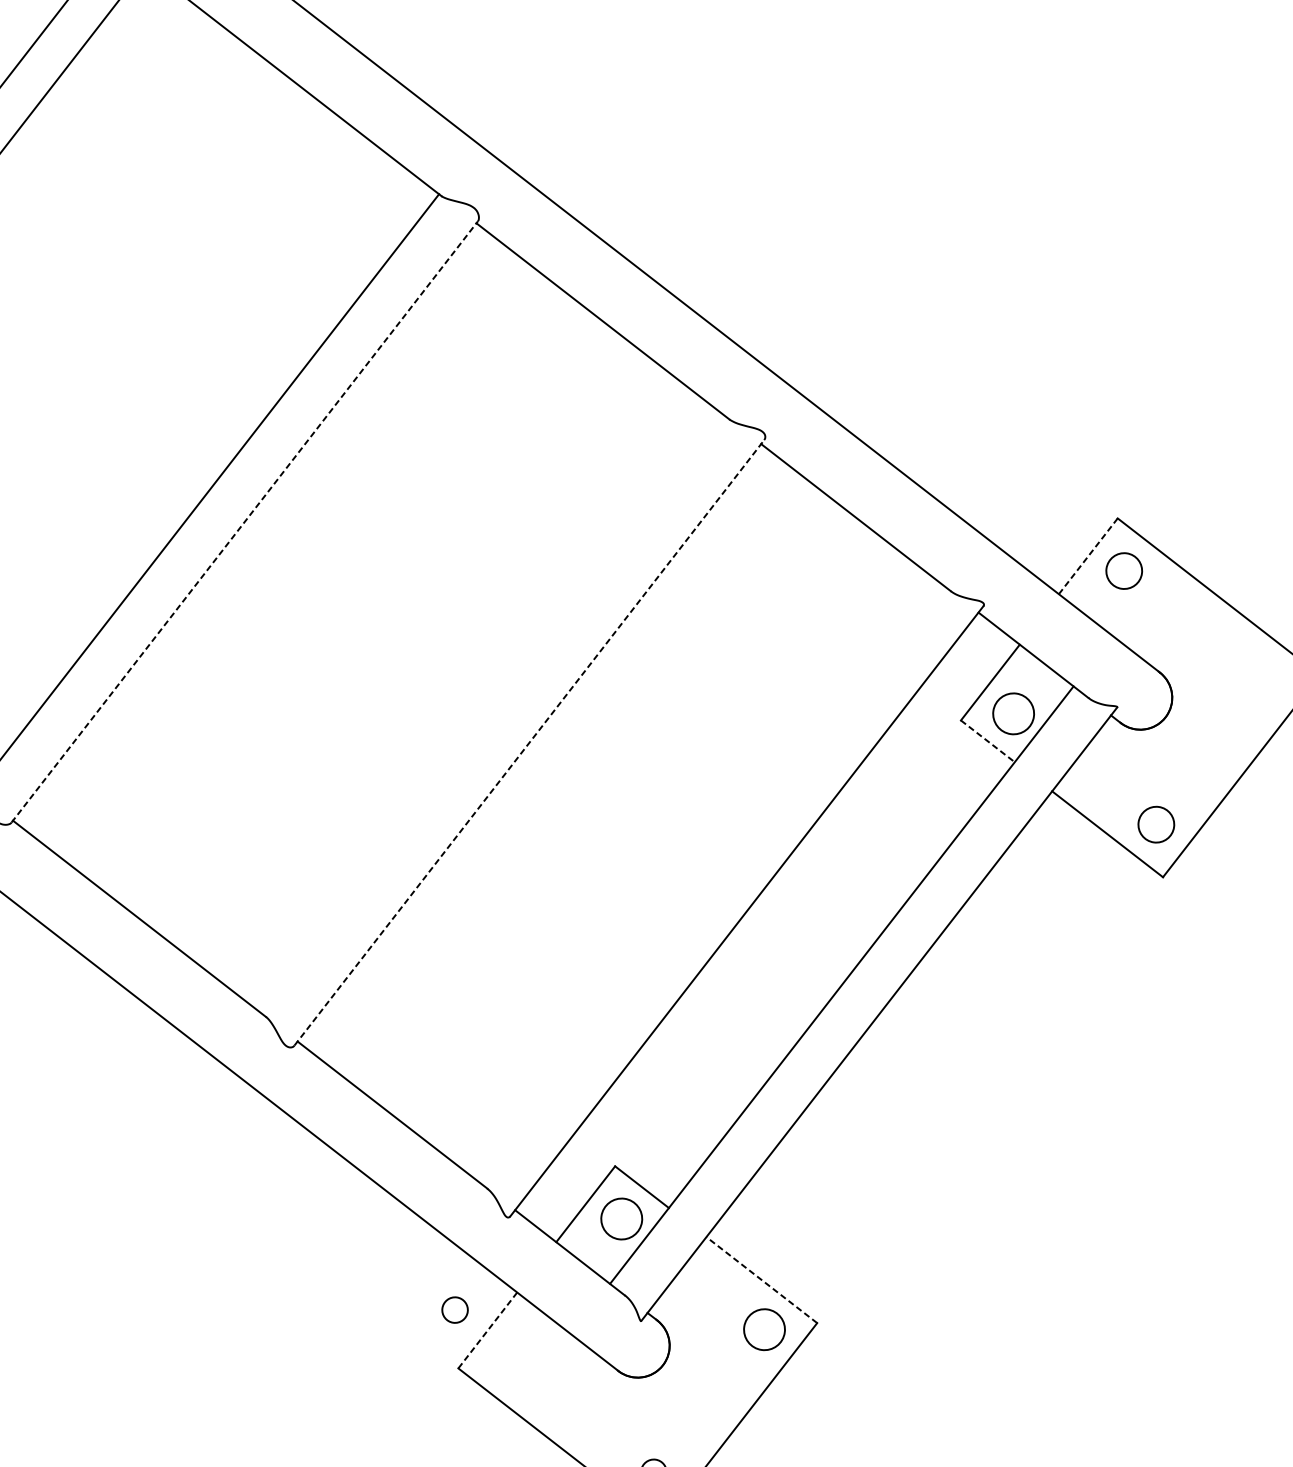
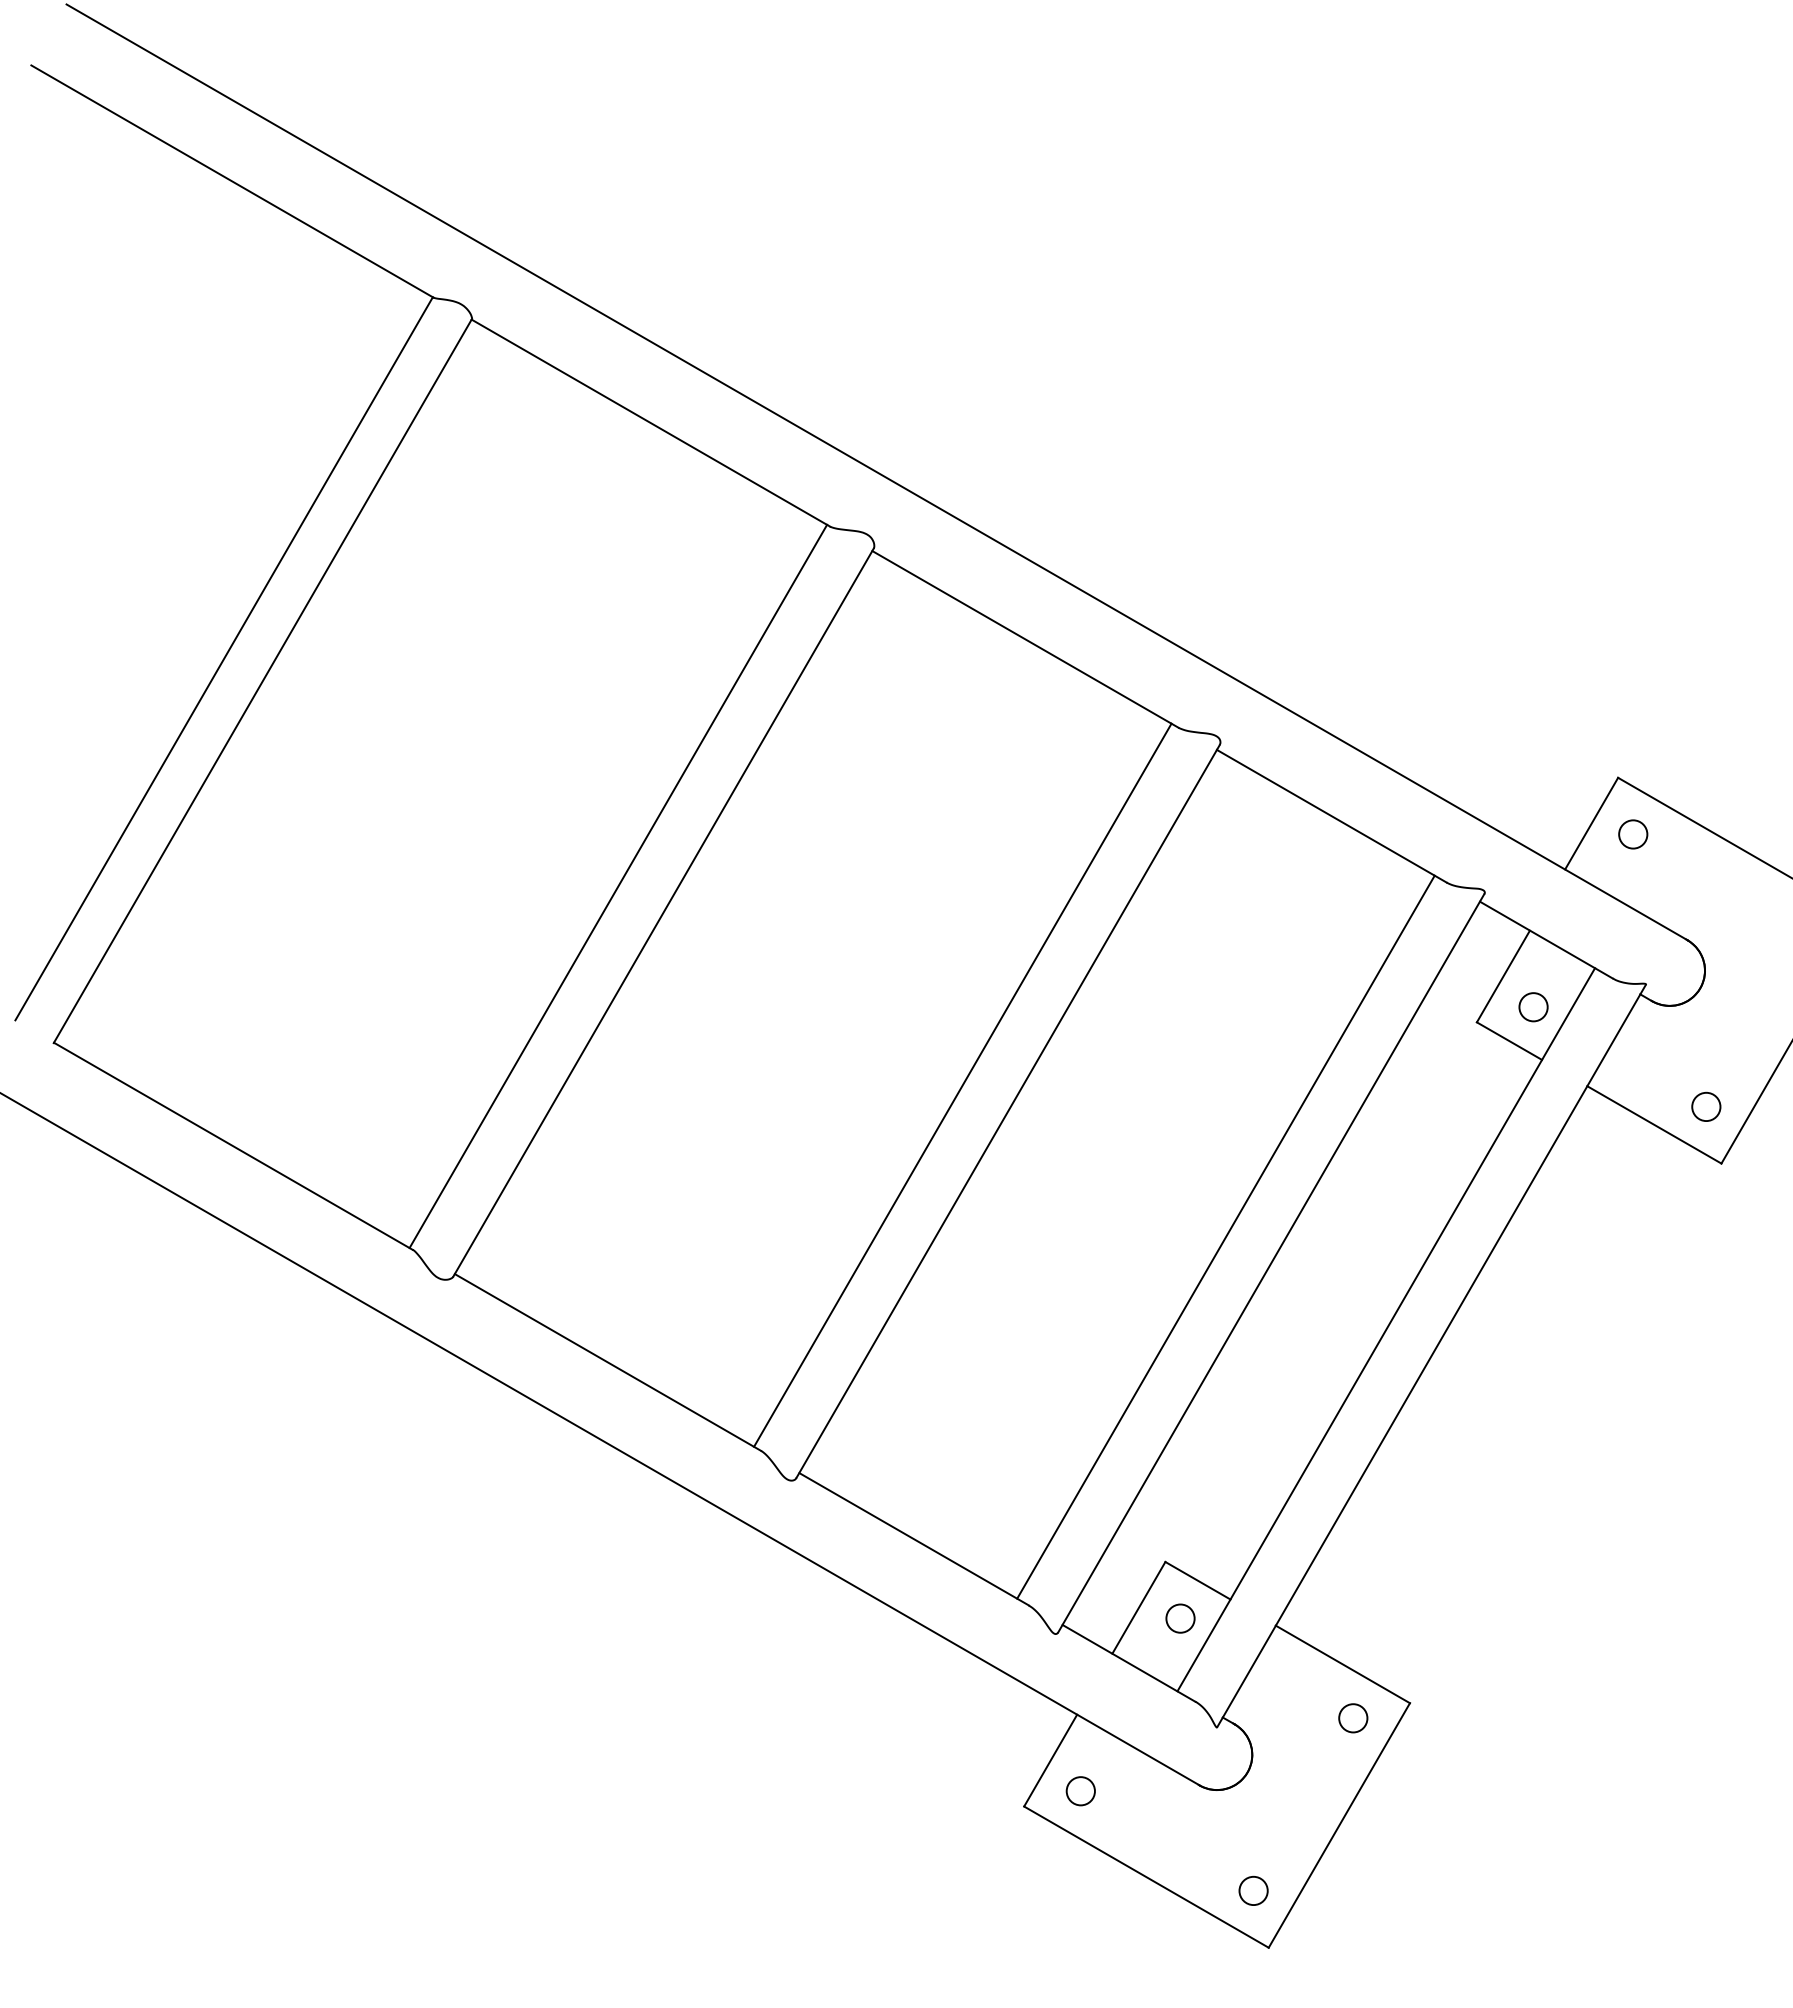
line: (244, 521) -> (663, 912), dashed -> solid
line: (1088, 556) -> (1591, 823), dashed -> solid
circle: (1124, 571) -> (1633, 834), size x0.71
line: (491, 713) -> (962, 1084), added
circle: (1013, 714) -> (1533, 1007), size x0.62
line: (529, 741) -> (1008, 1110), dashed -> solid
line: (987, 741) -> (1509, 1041), dashed -> solid
circle: (1156, 824) -> (1706, 1106), size x0.71
line: (709, 881) -> (1225, 1236), added
circle: (621, 1218) -> (1180, 1618), size x0.62
line: (761, 1280) -> (1342, 1664), dashed -> solid
circle: (454, 1310) -> (1080, 1791), moved
circle: (764, 1329) -> (1353, 1718), size x0.62
line: (487, 1331) -> (1050, 1761), dashed -> solid

